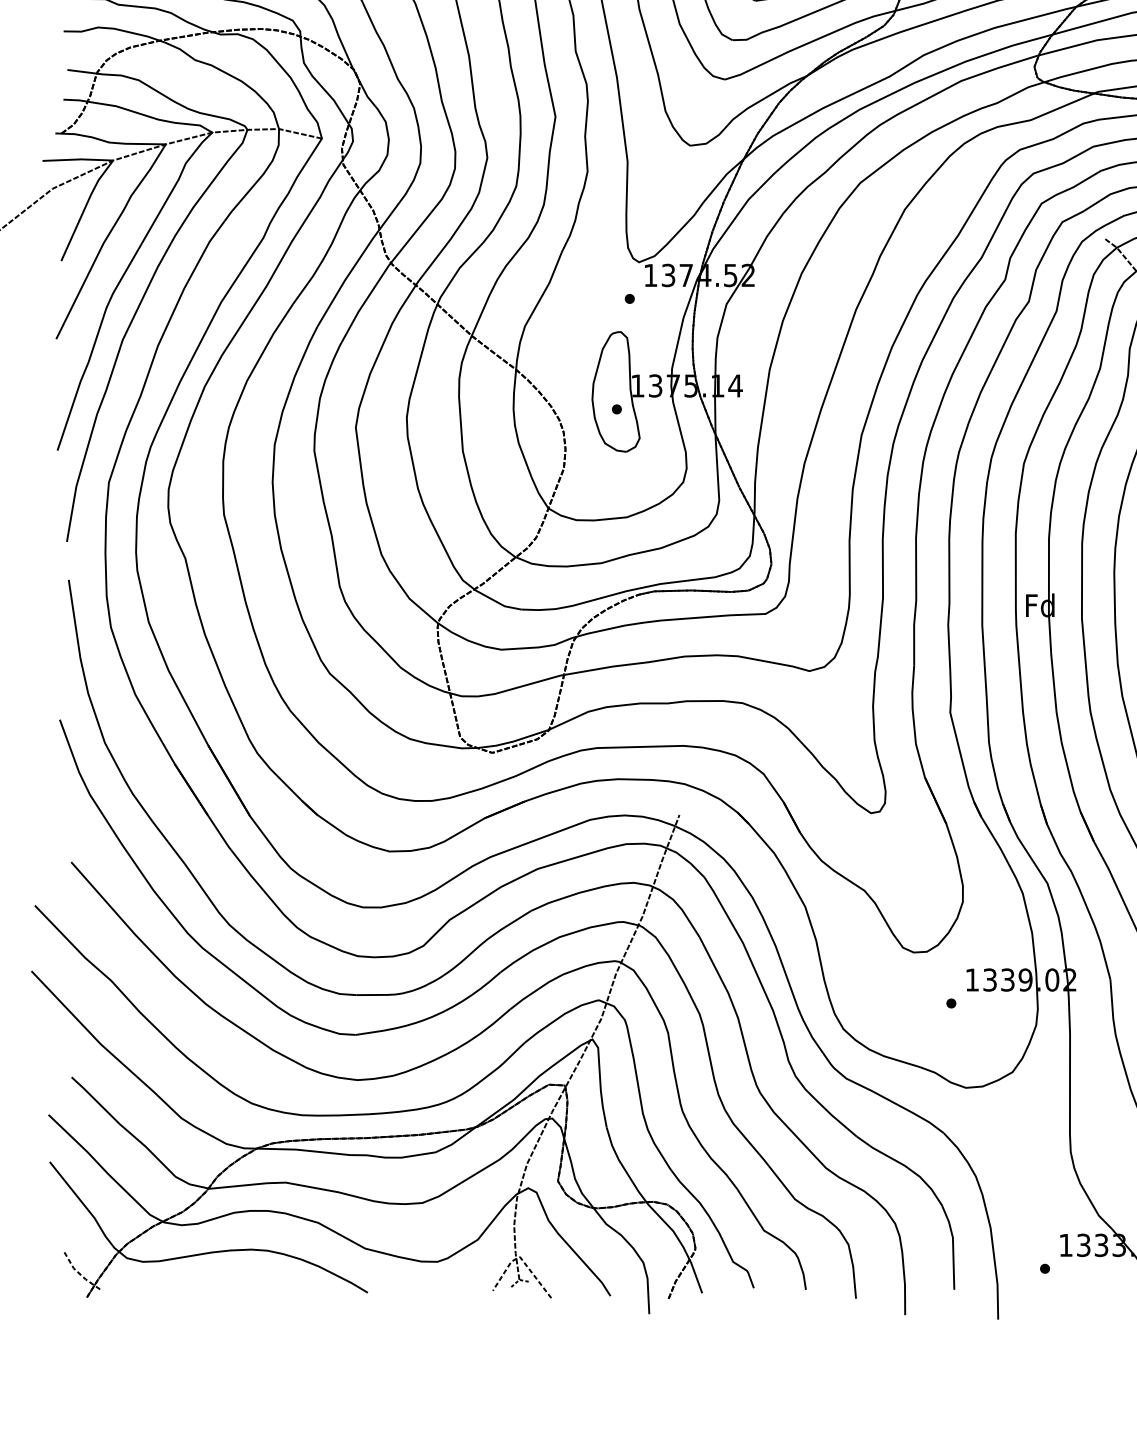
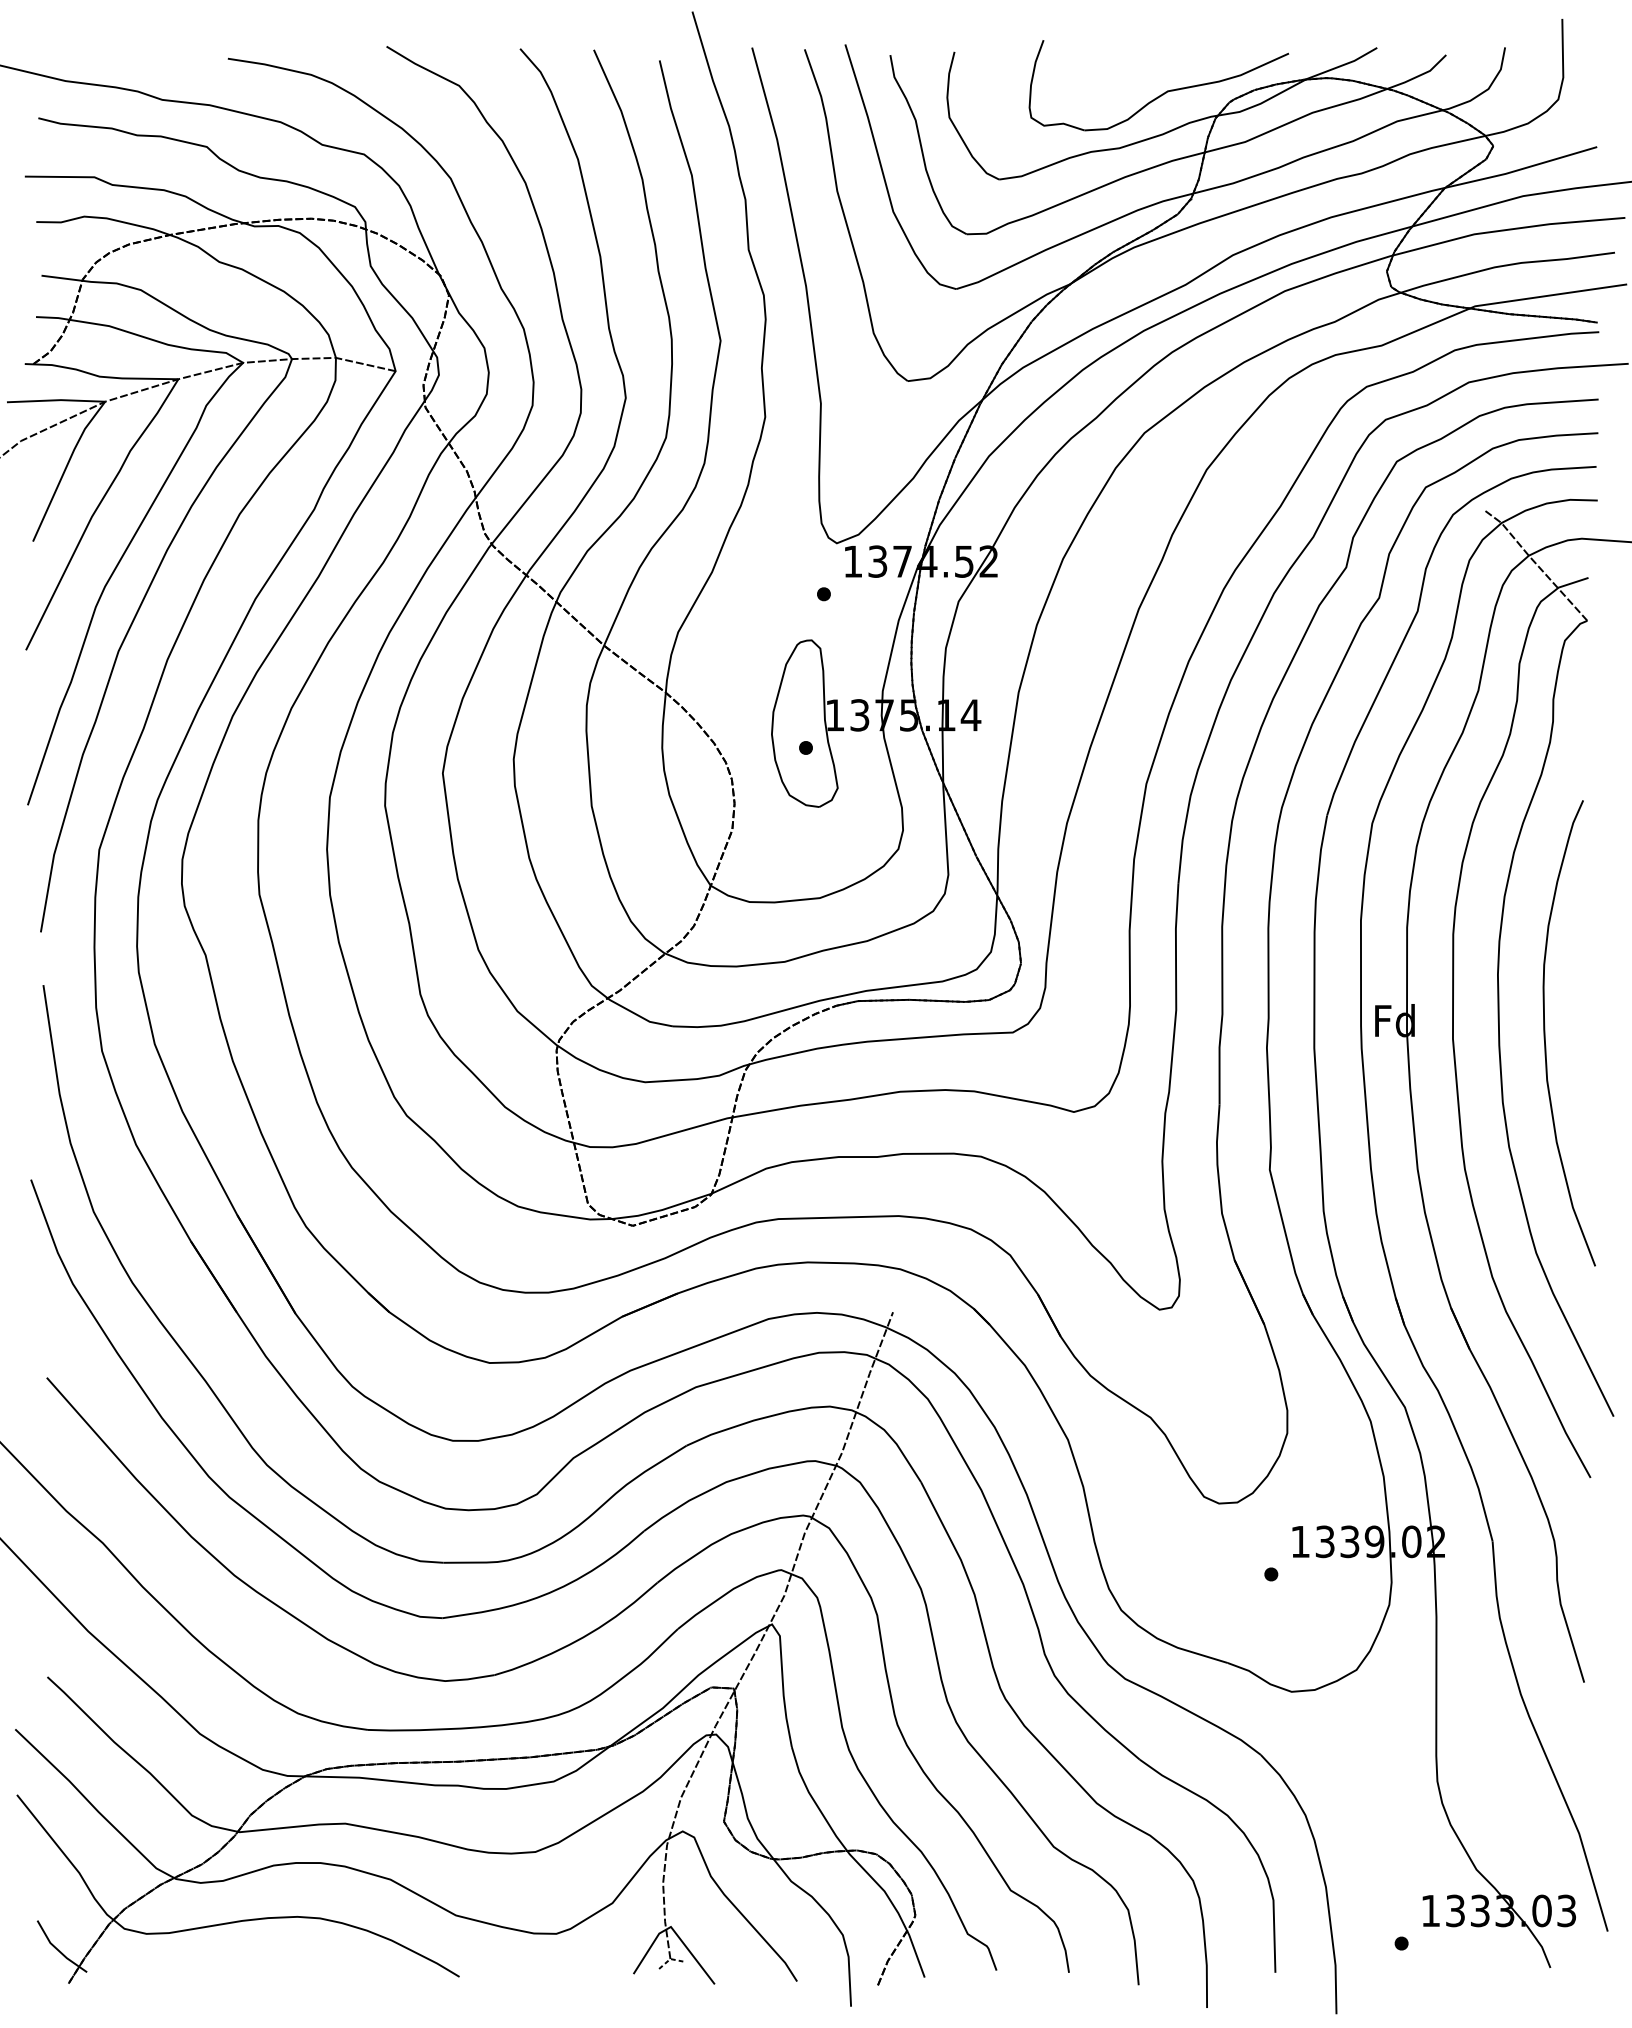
line: (521, 1259) -> (673, 1930), dashed -> solid
line: (79, 1273) -> (58, 1950), dashed -> solid

